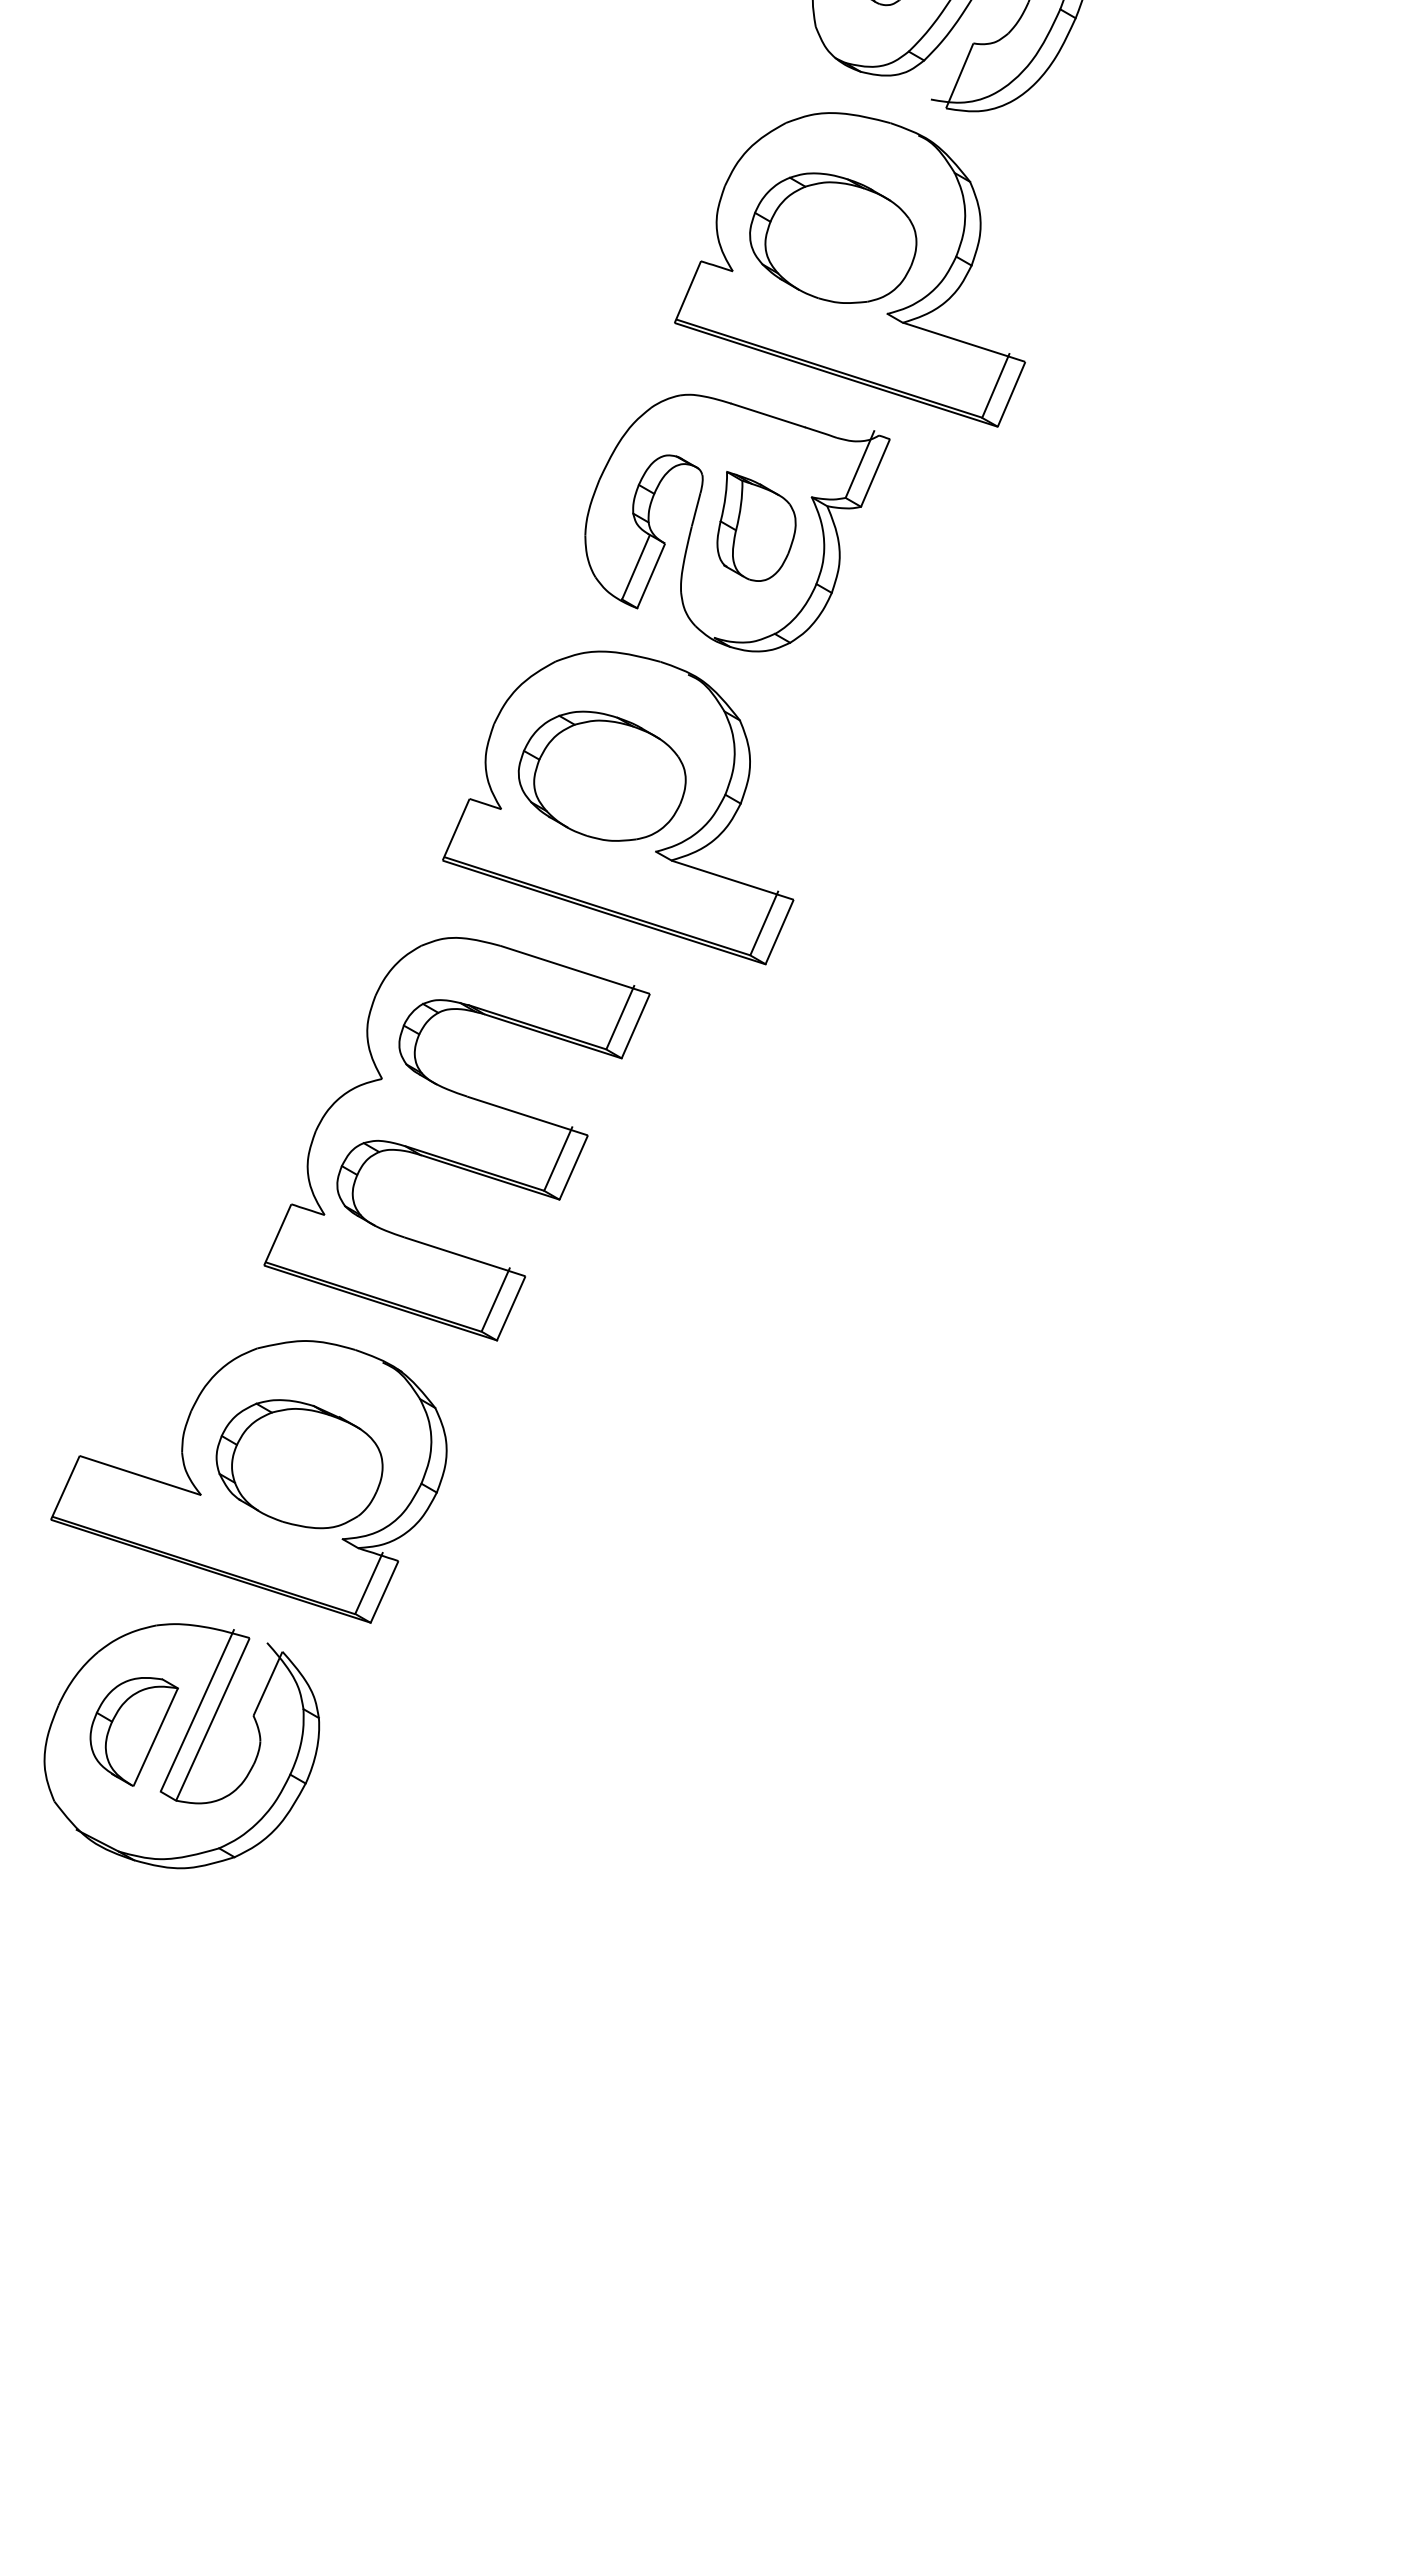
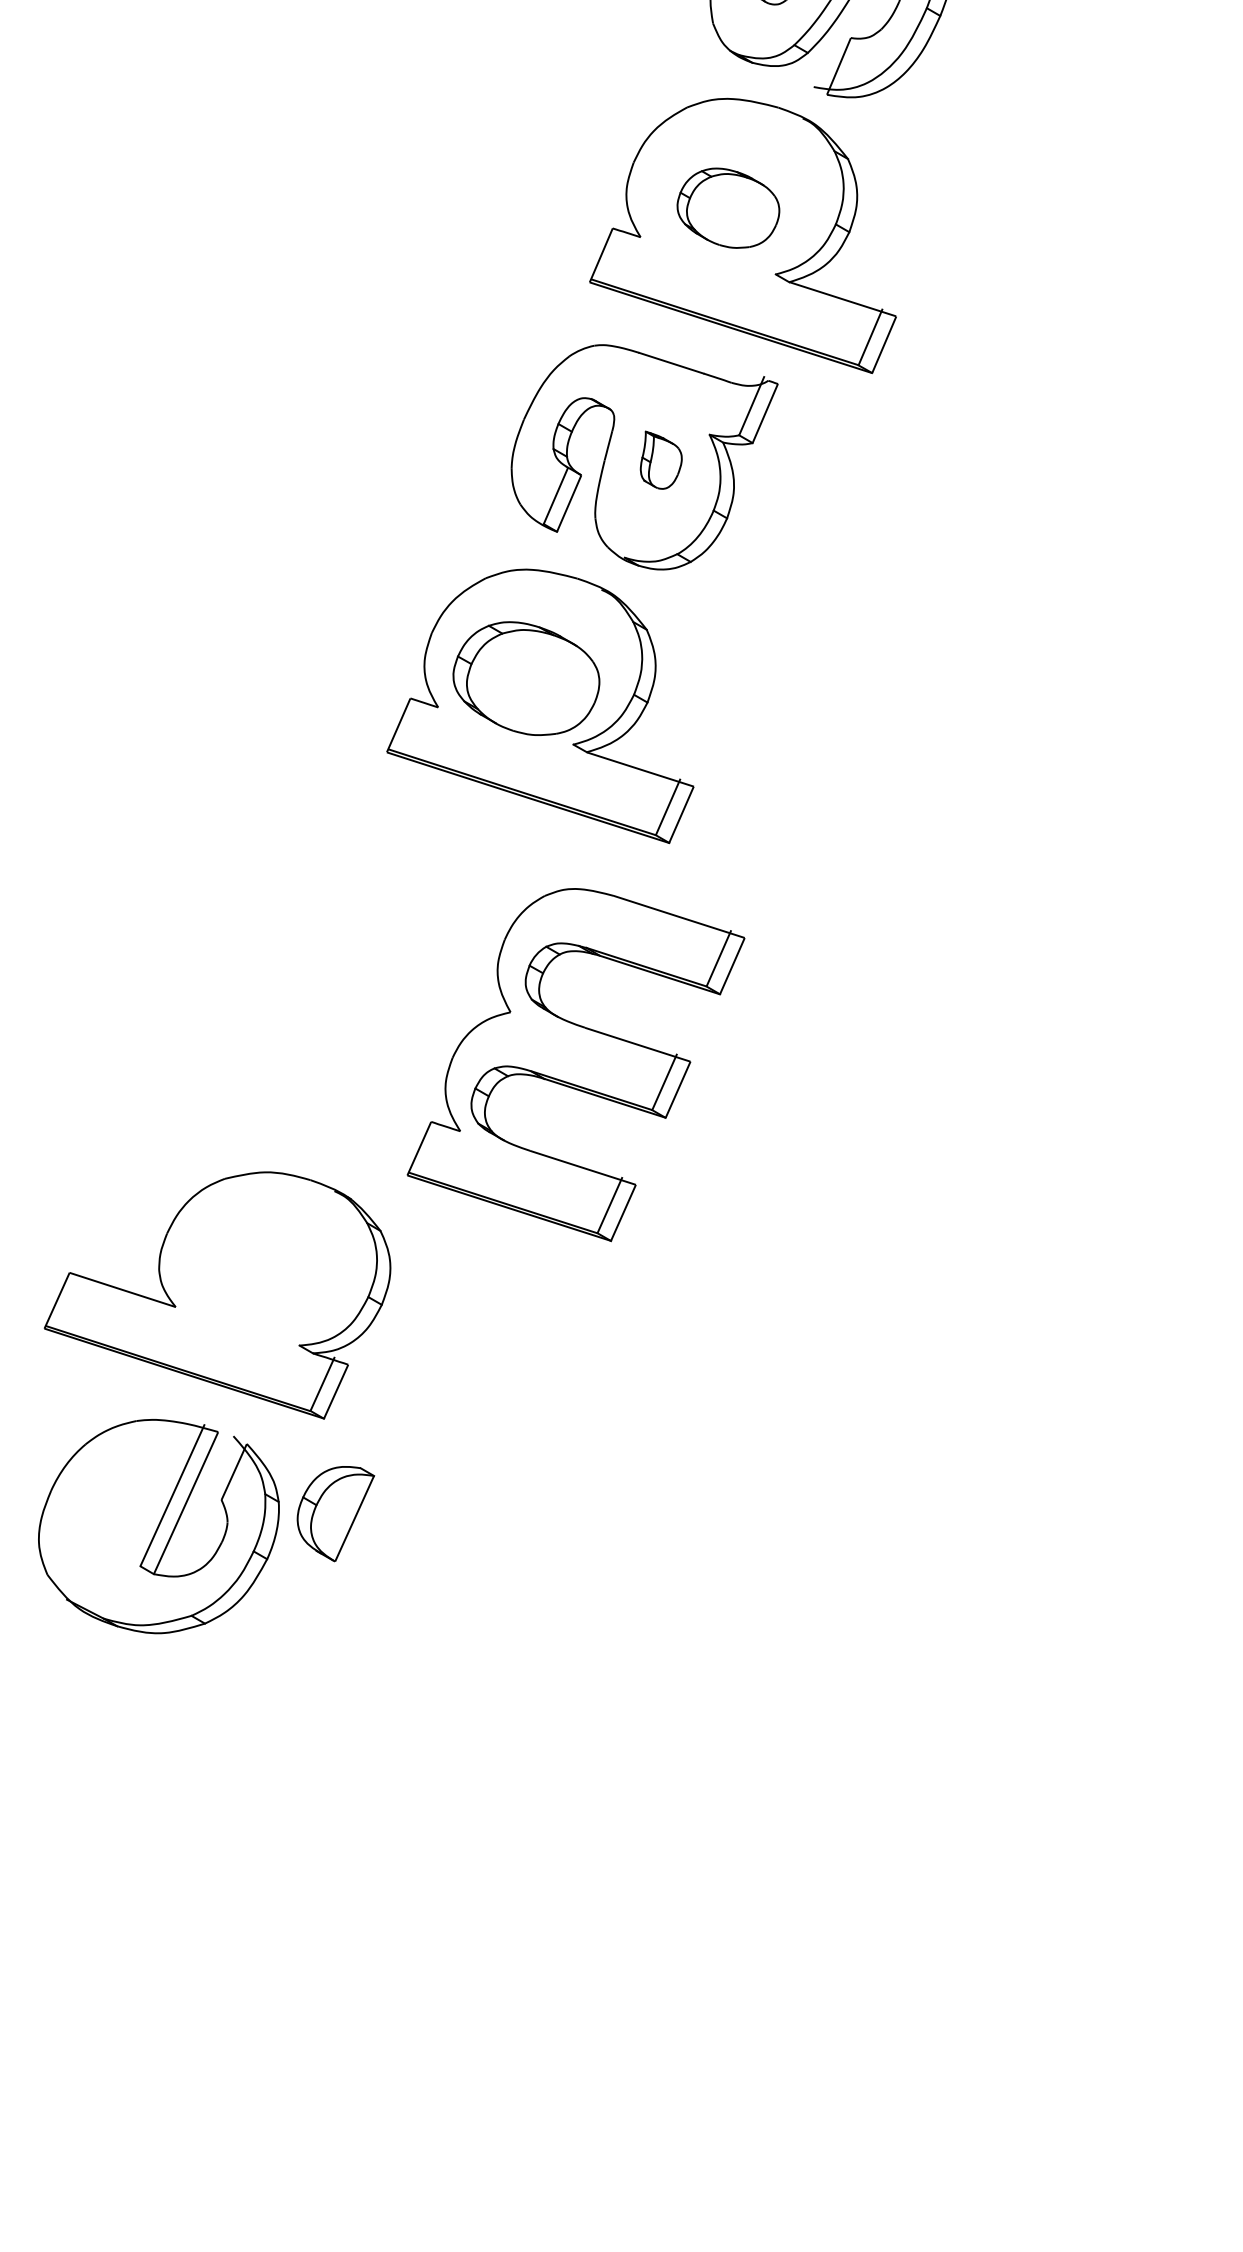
part: (833, 237) -> (728, 207), size x0.7
part: (756, 526) -> (661, 460), size x0.6
part: (456, 1139) -> (575, 1065), moved
part: (299, 1464) -> (261, 1280), removed
part: (133, 1731) -> (335, 1513), moved

